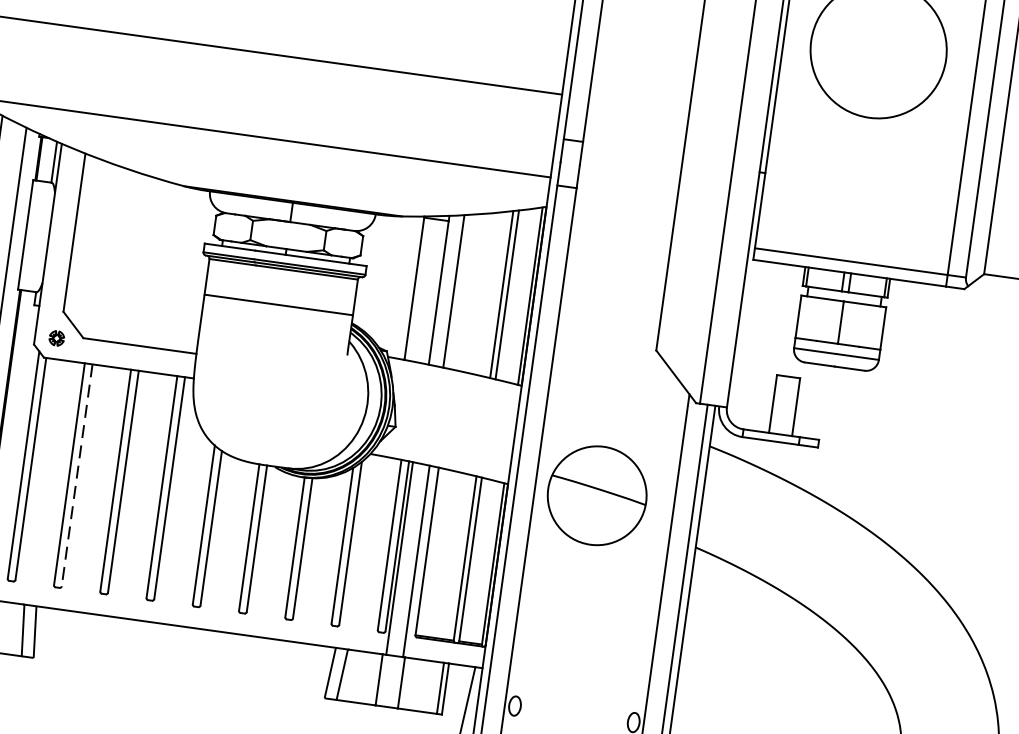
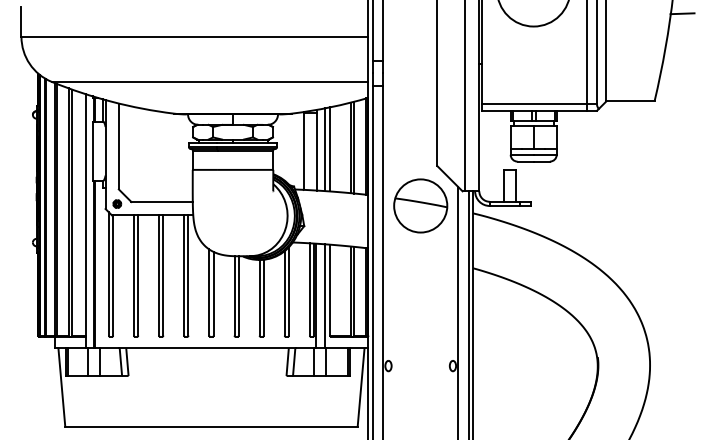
line: (463, 292) -> (330, 149), added
line: (77, 477) -> (138, 276), dashed -> solid
part: (596, 494) -> (420, 205), moved

